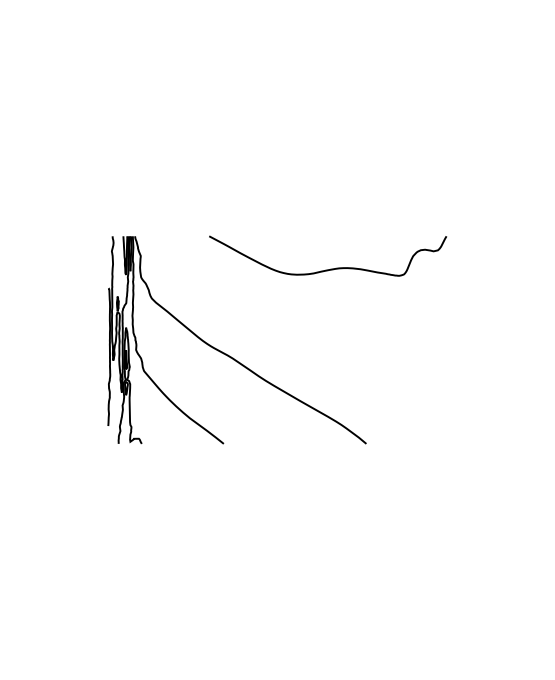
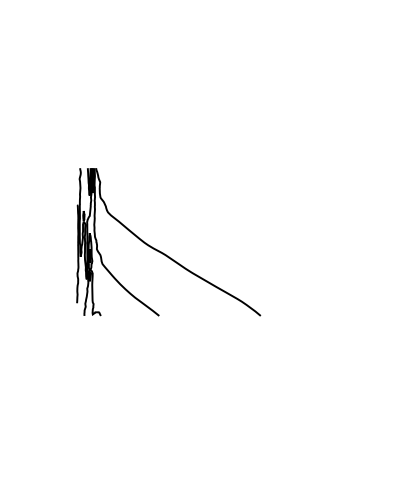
curve: (332, 267) -> (236, 190), removed

